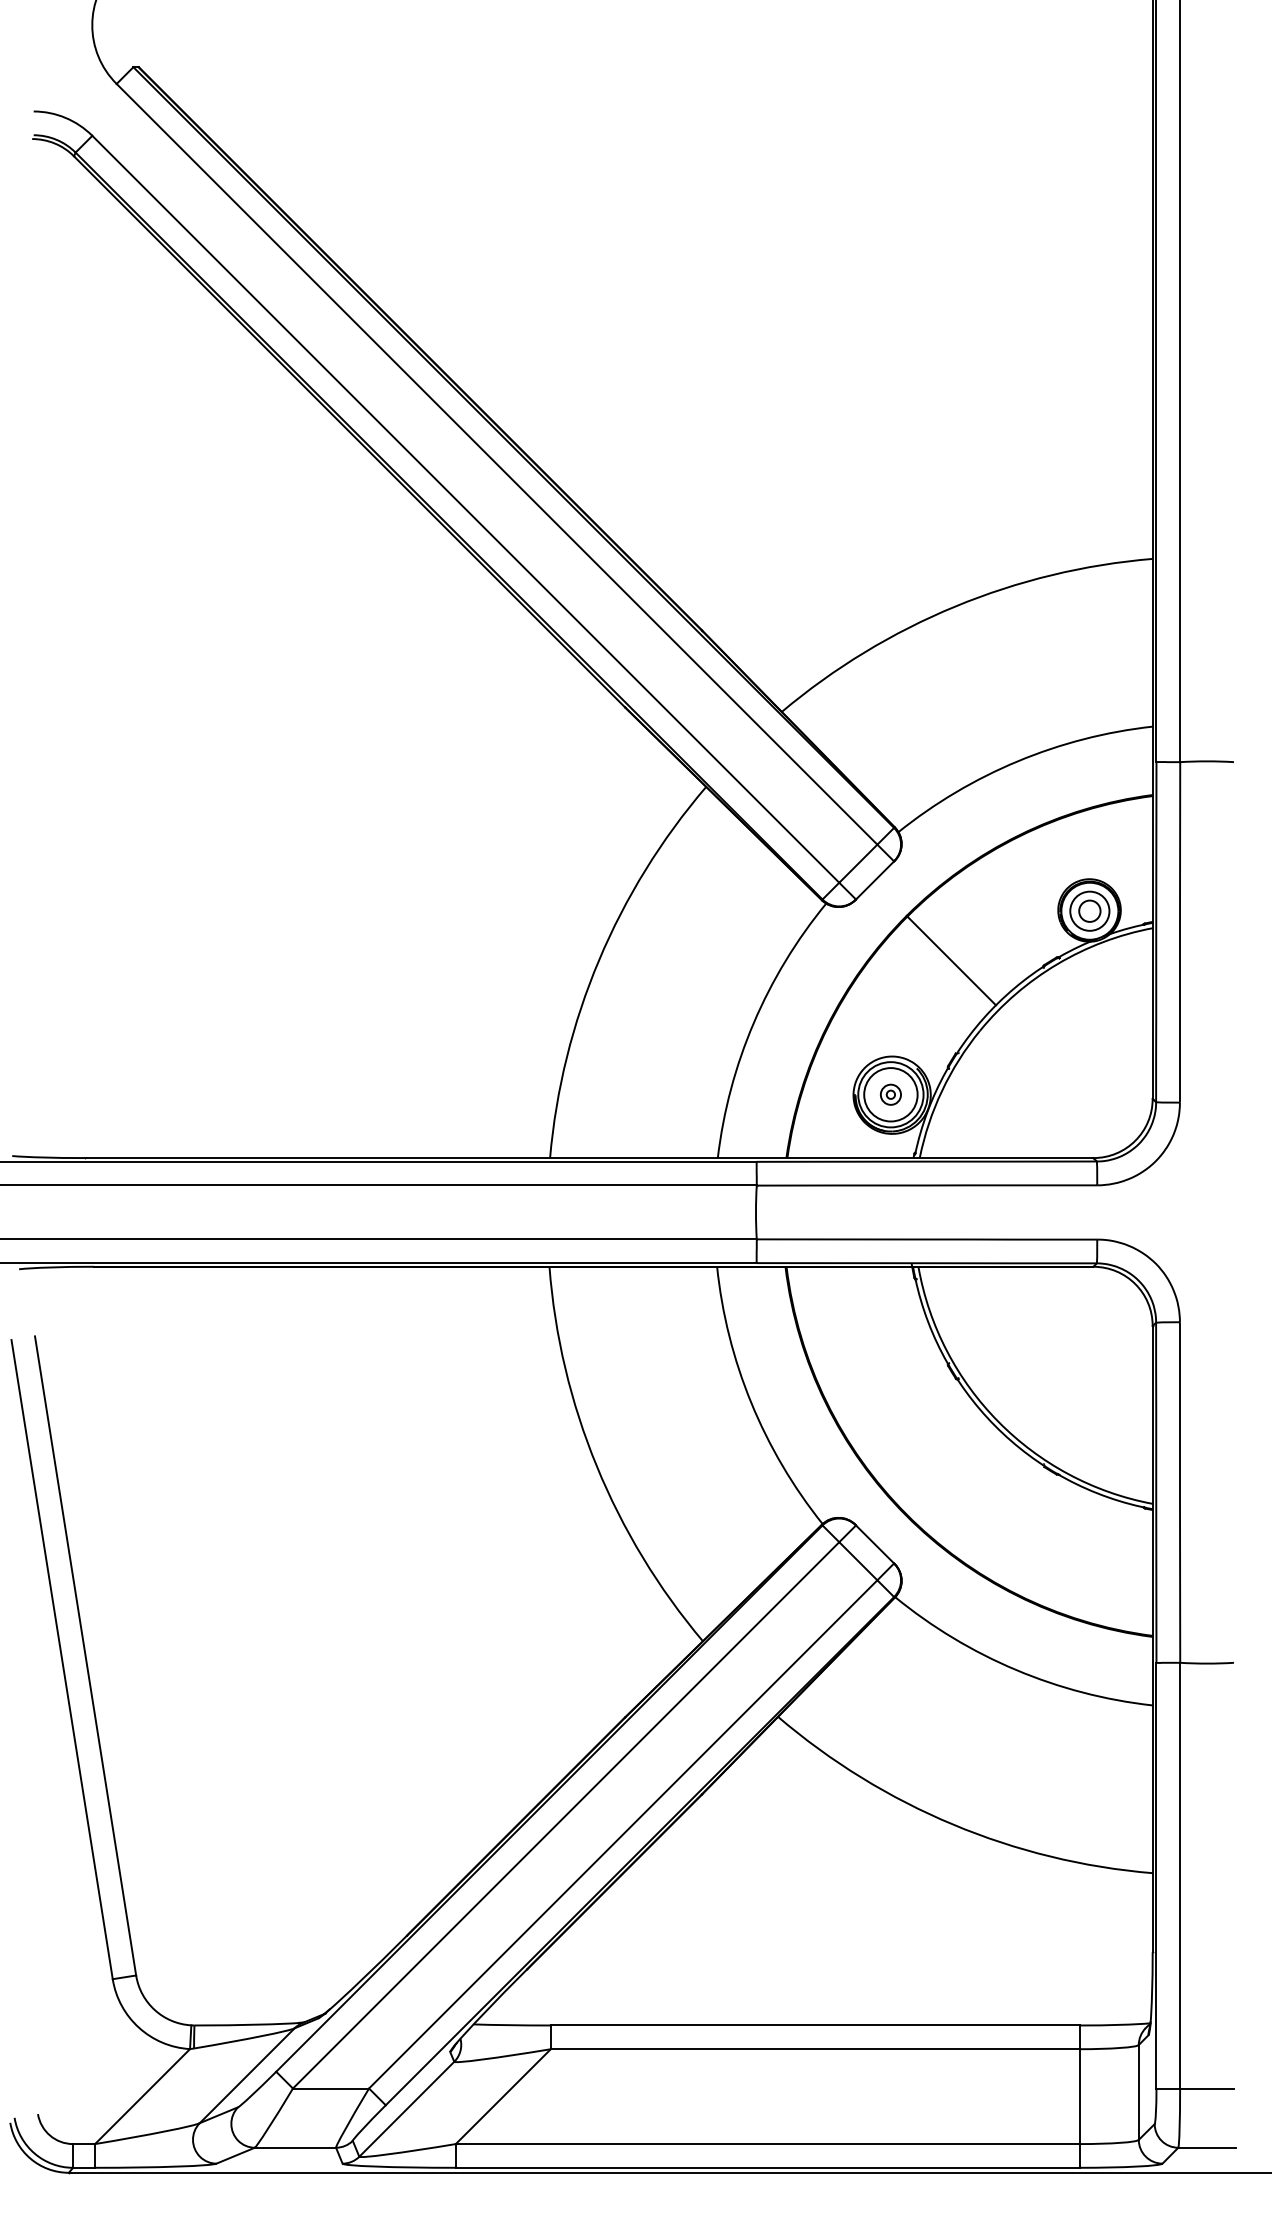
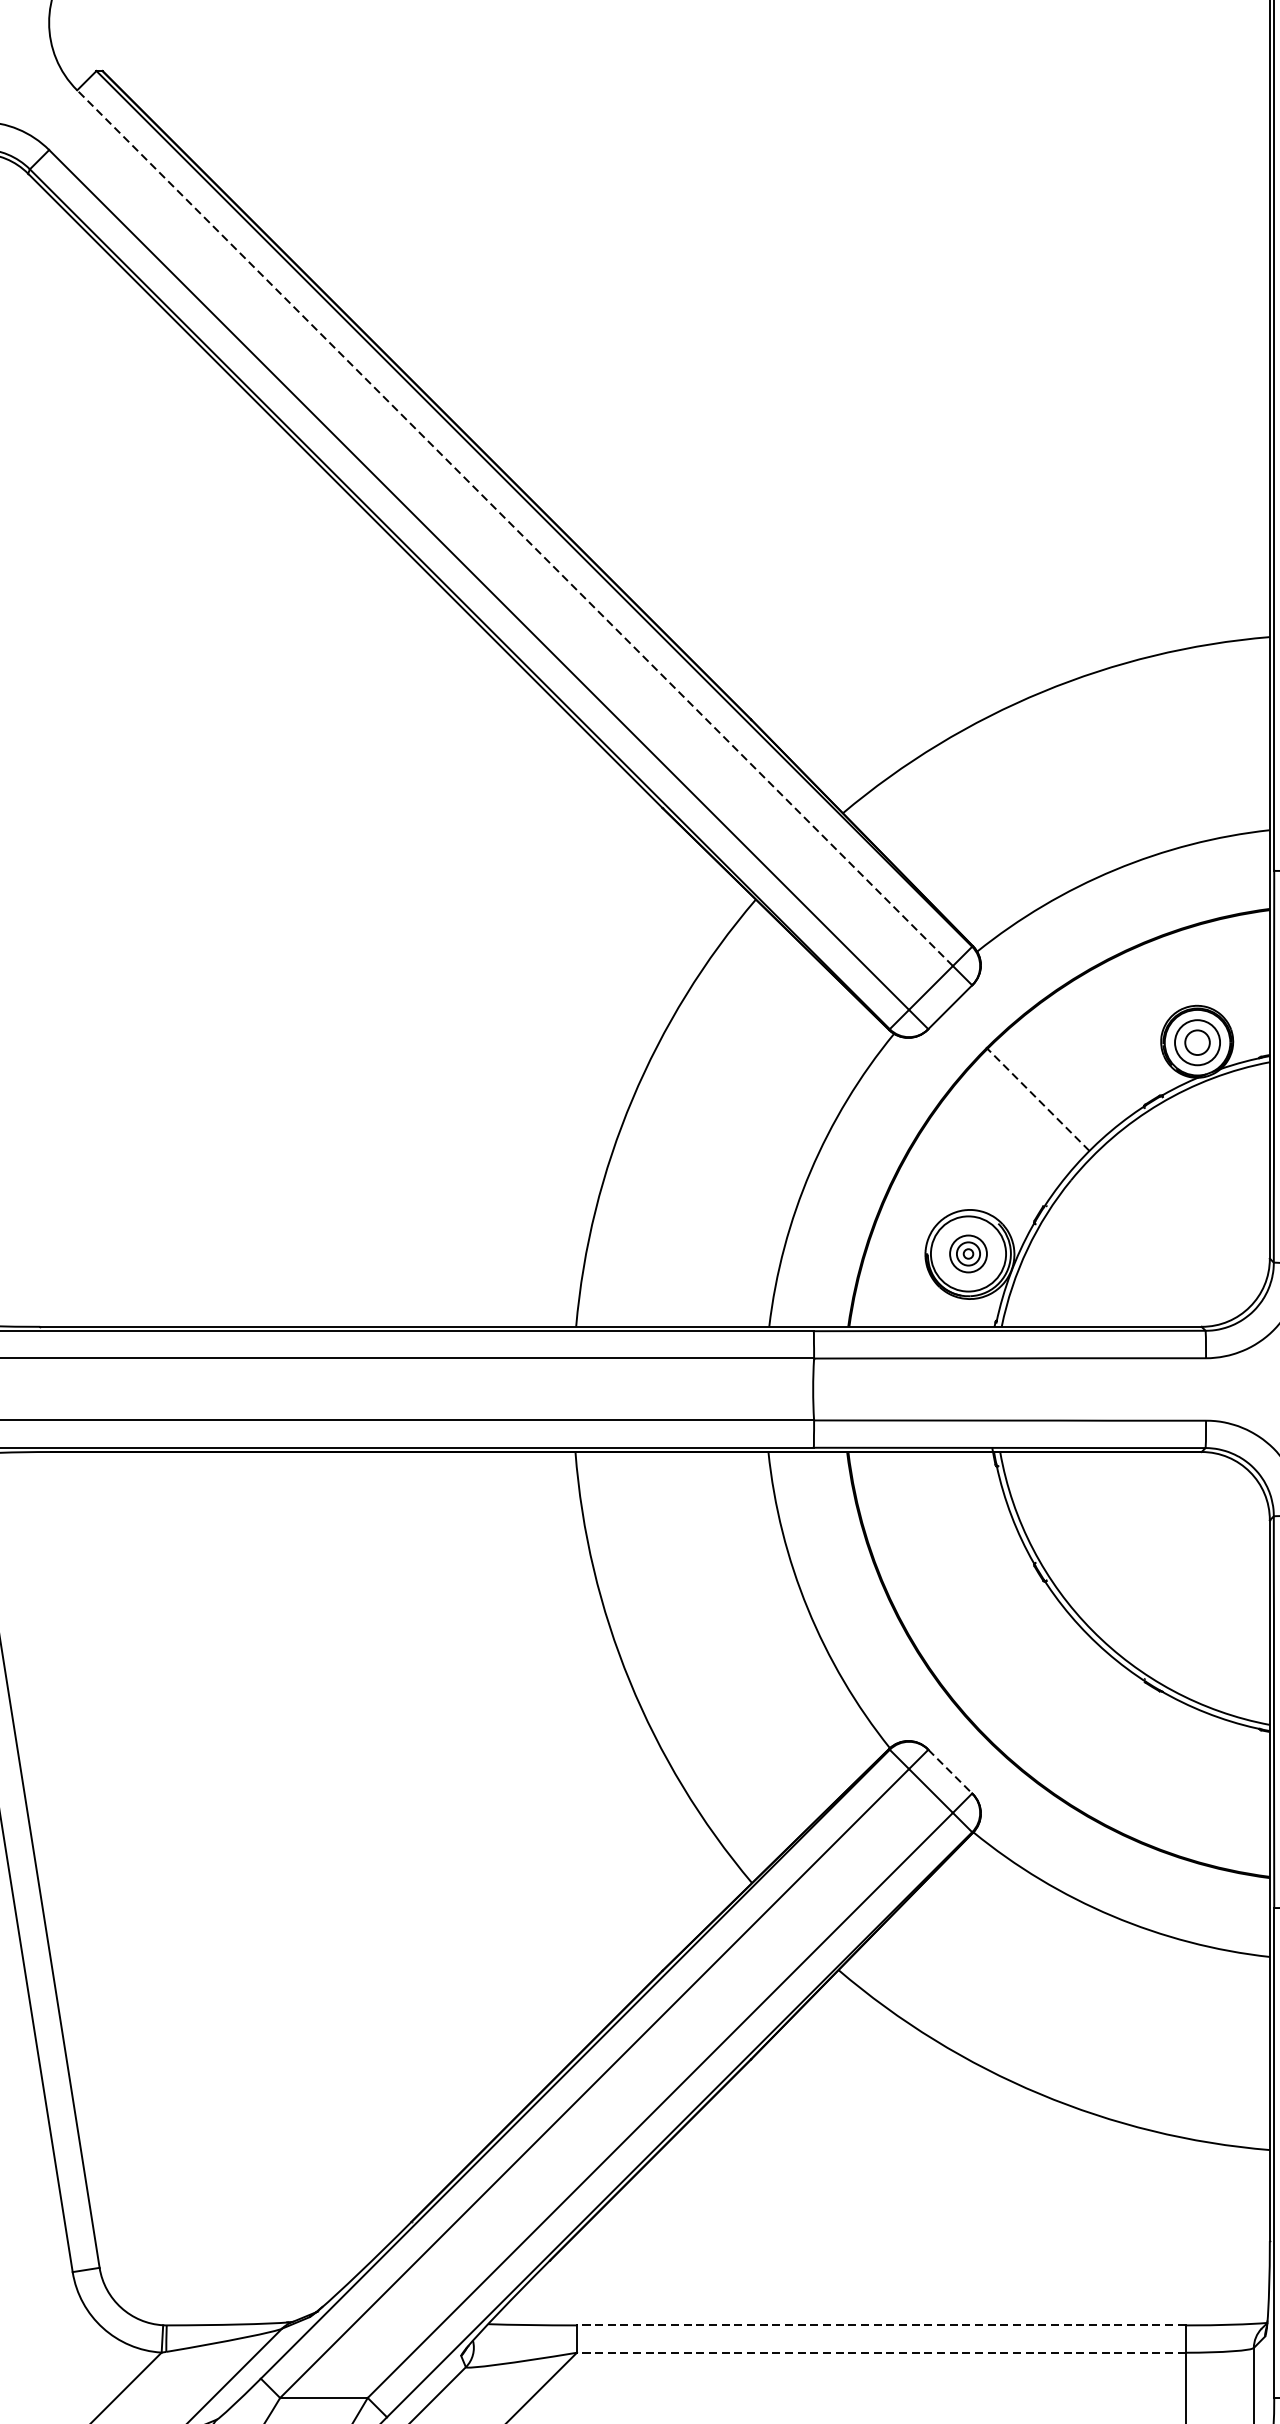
line: (497, 464) -> (515, 528), solid -> dashed
line: (951, 960) -> (1038, 1099), solid -> dashed
circle: (890, 1094) -> (968, 1253), size x0.6
line: (875, 1544) -> (950, 1771), solid -> dashed
line: (814, 2025) -> (880, 2325), solid -> dashed
line: (814, 2049) -> (880, 2353), solid -> dashed

